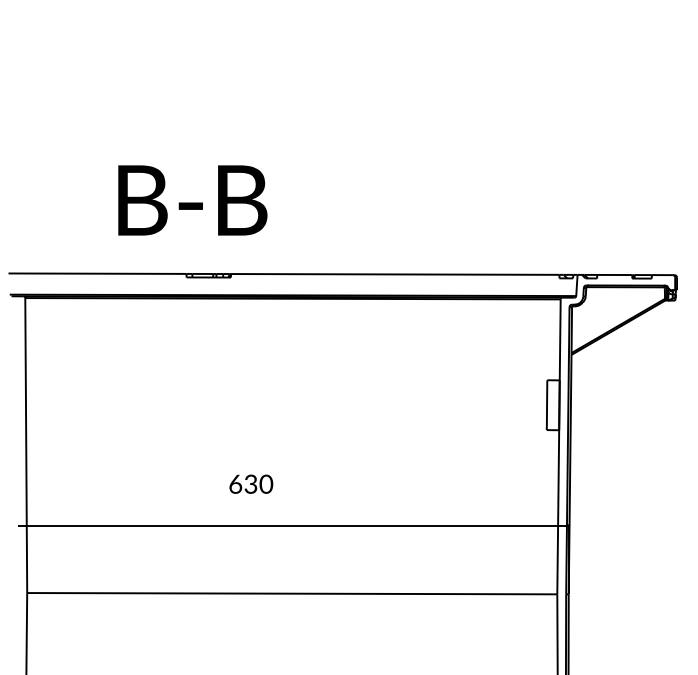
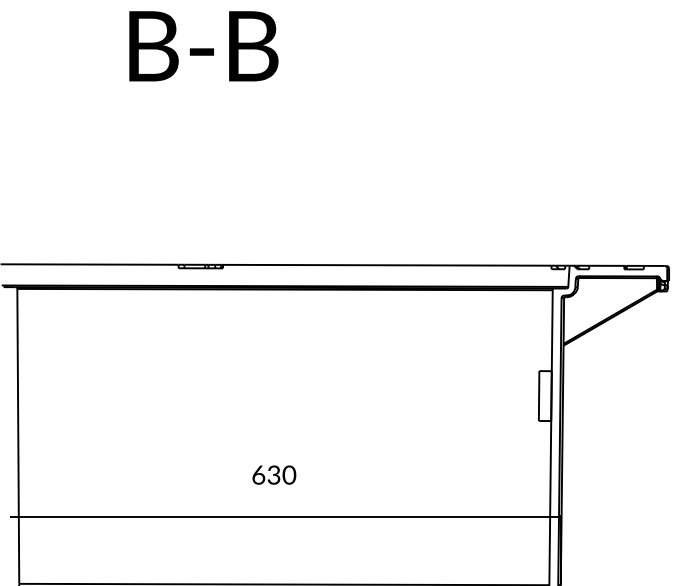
text: (192, 200) -> (203, 46), moved
text: (251, 483) -> (274, 474), moved

